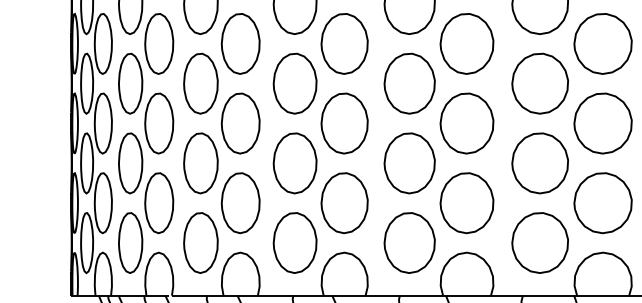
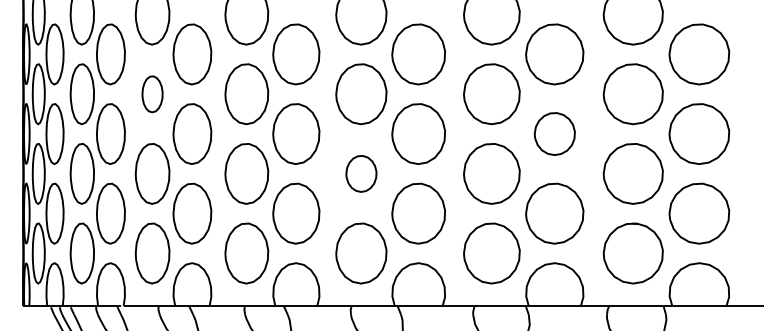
part: (200, 84) -> (152, 94), size x0.6
part: (602, 123) -> (554, 133), size x0.7
part: (409, 163) -> (361, 173), size x0.6

